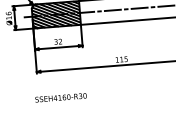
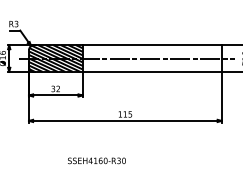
text: (60, 97) -> (96, 160), moved

